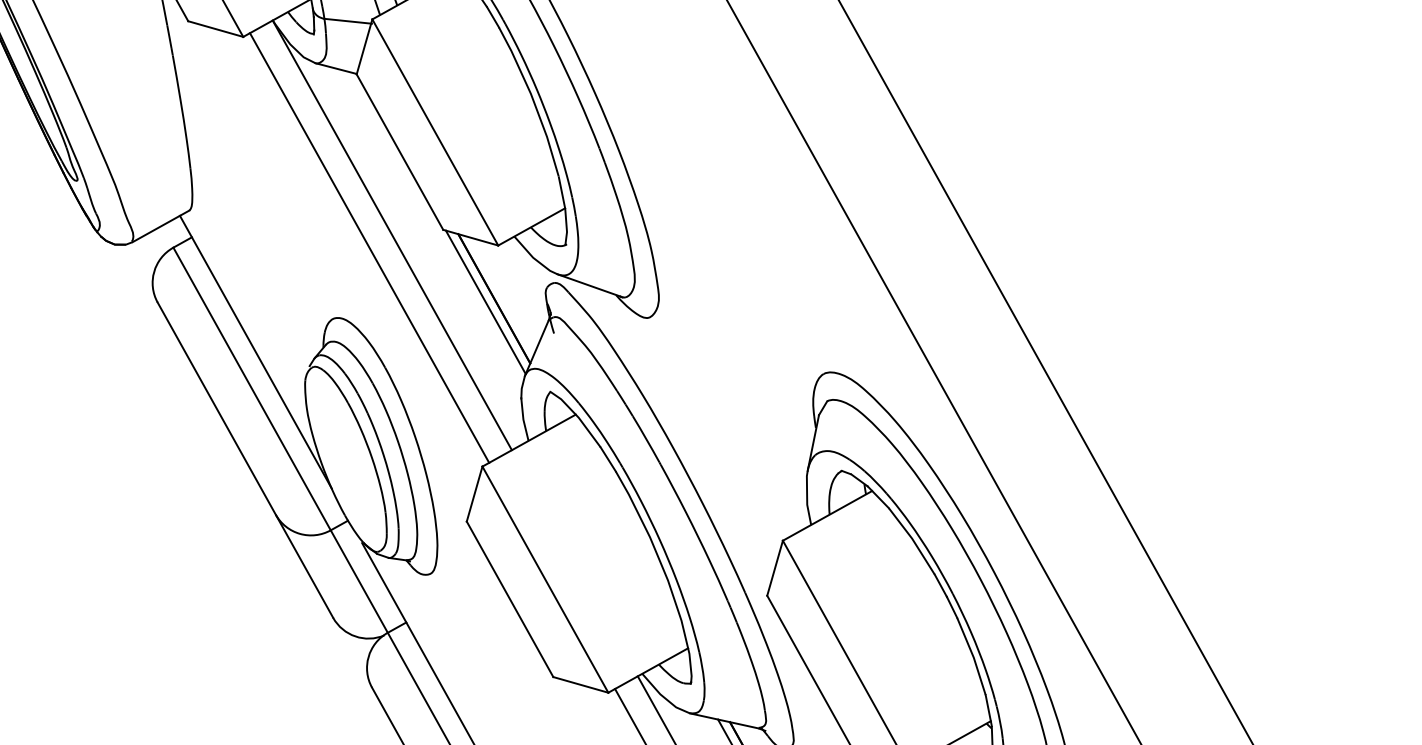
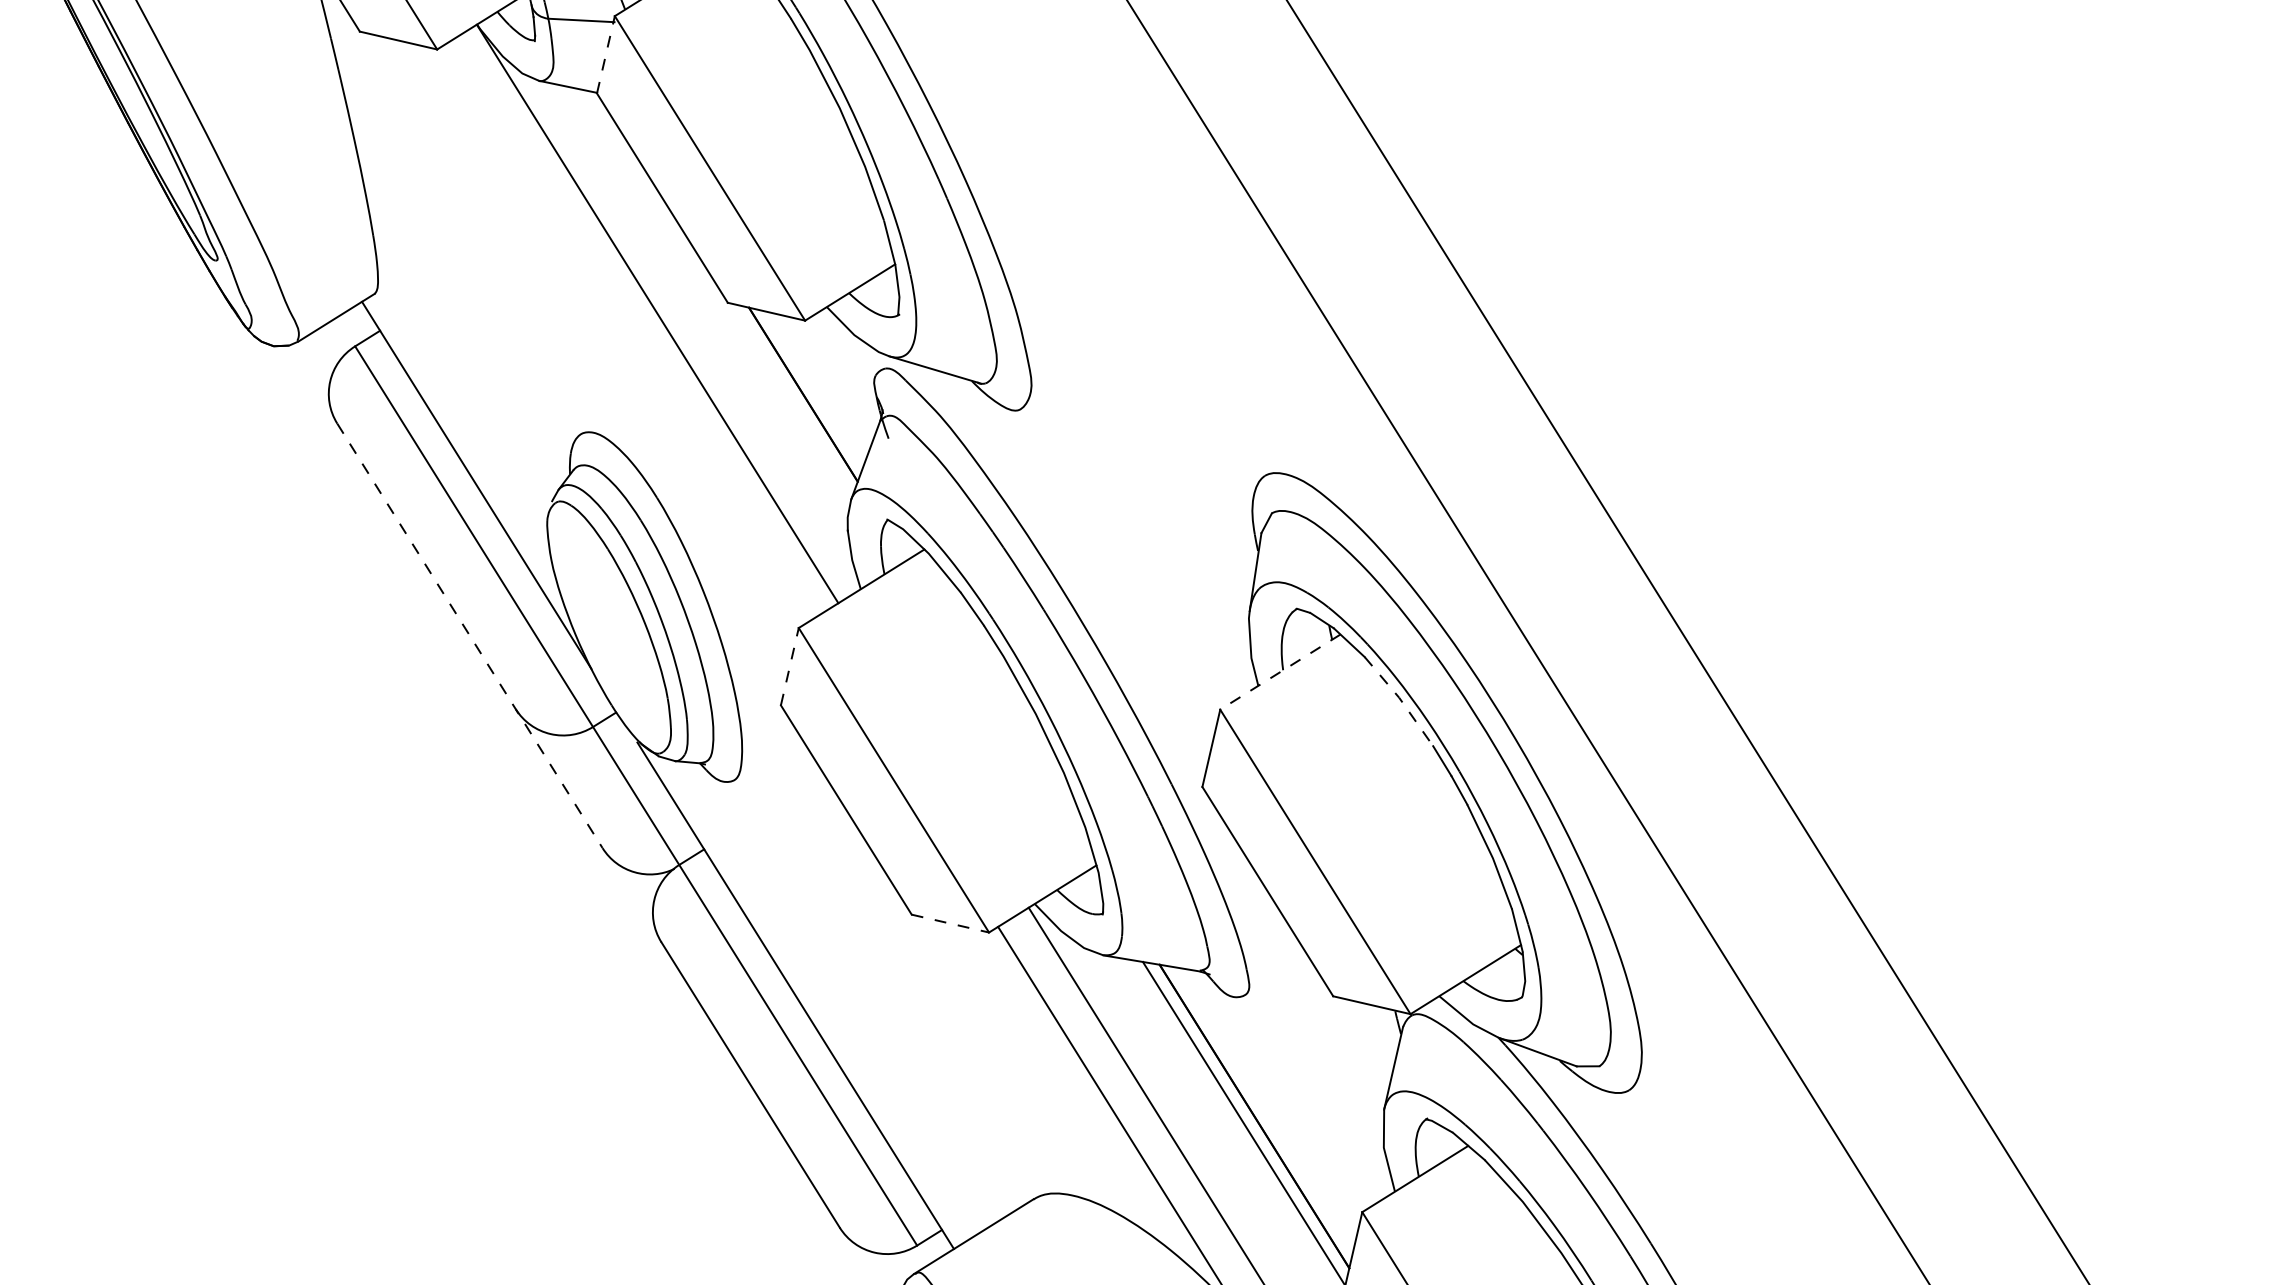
line: (364, 46) -> (605, 54), solid -> dashed
line: (369, 247) -> (626, 332), removed
line: (485, 301) -> (791, 399), removed
line: (245, 460) -> (470, 636), solid -> dashed
line: (474, 493) -> (789, 666), solid -> dashed
line: (827, 516) -> (1280, 672), solid -> dashed
line: (912, 540) -> (1400, 700), solid -> dashed
line: (580, 684) -> (950, 923), solid -> dashed

